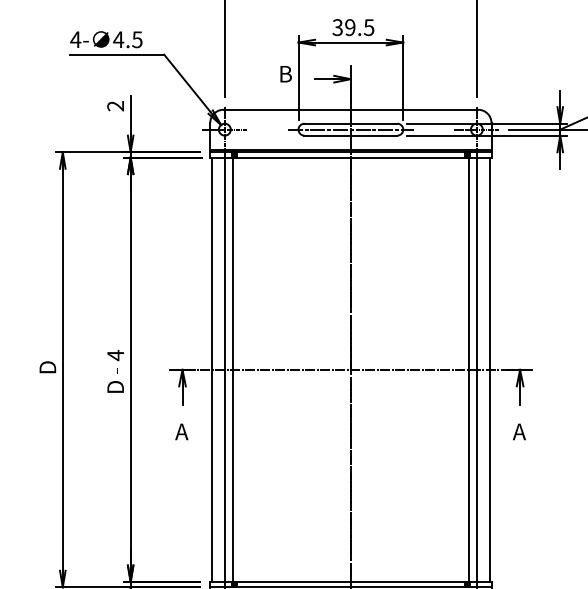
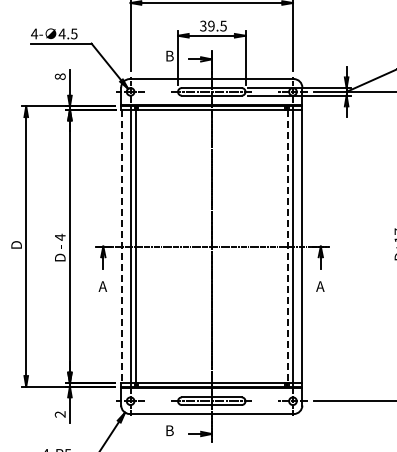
text: (114, 105) -> (59, 76), 2 -> 8
line: (212, 369) -> (122, 246), solid -> dashed
line: (468, 369) -> (287, 246), solid -> dashed

